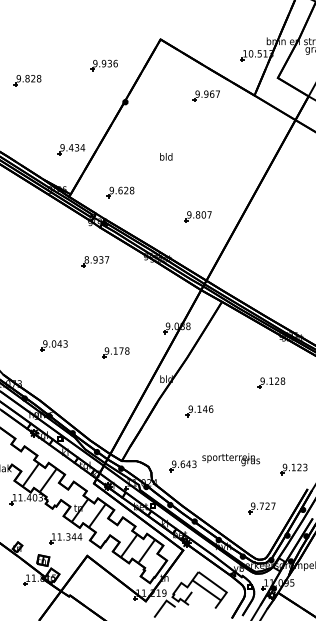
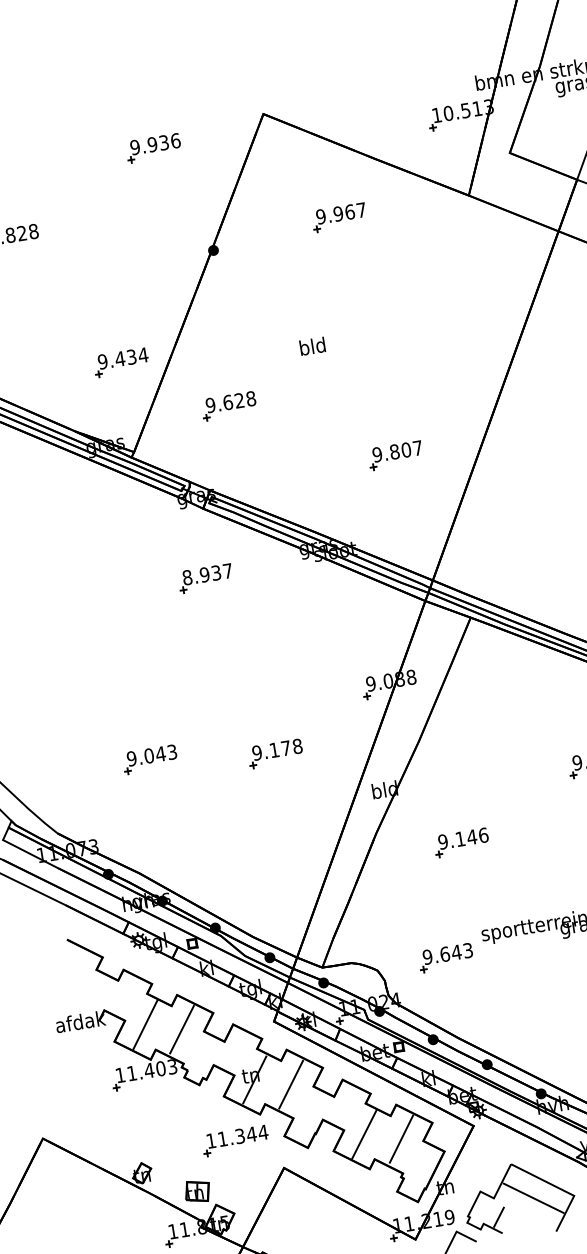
part: (103, 65) -> (152, 148), moved
part: (205, 95) -> (337, 216), moved
part: (120, 192) -> (228, 406), moved

